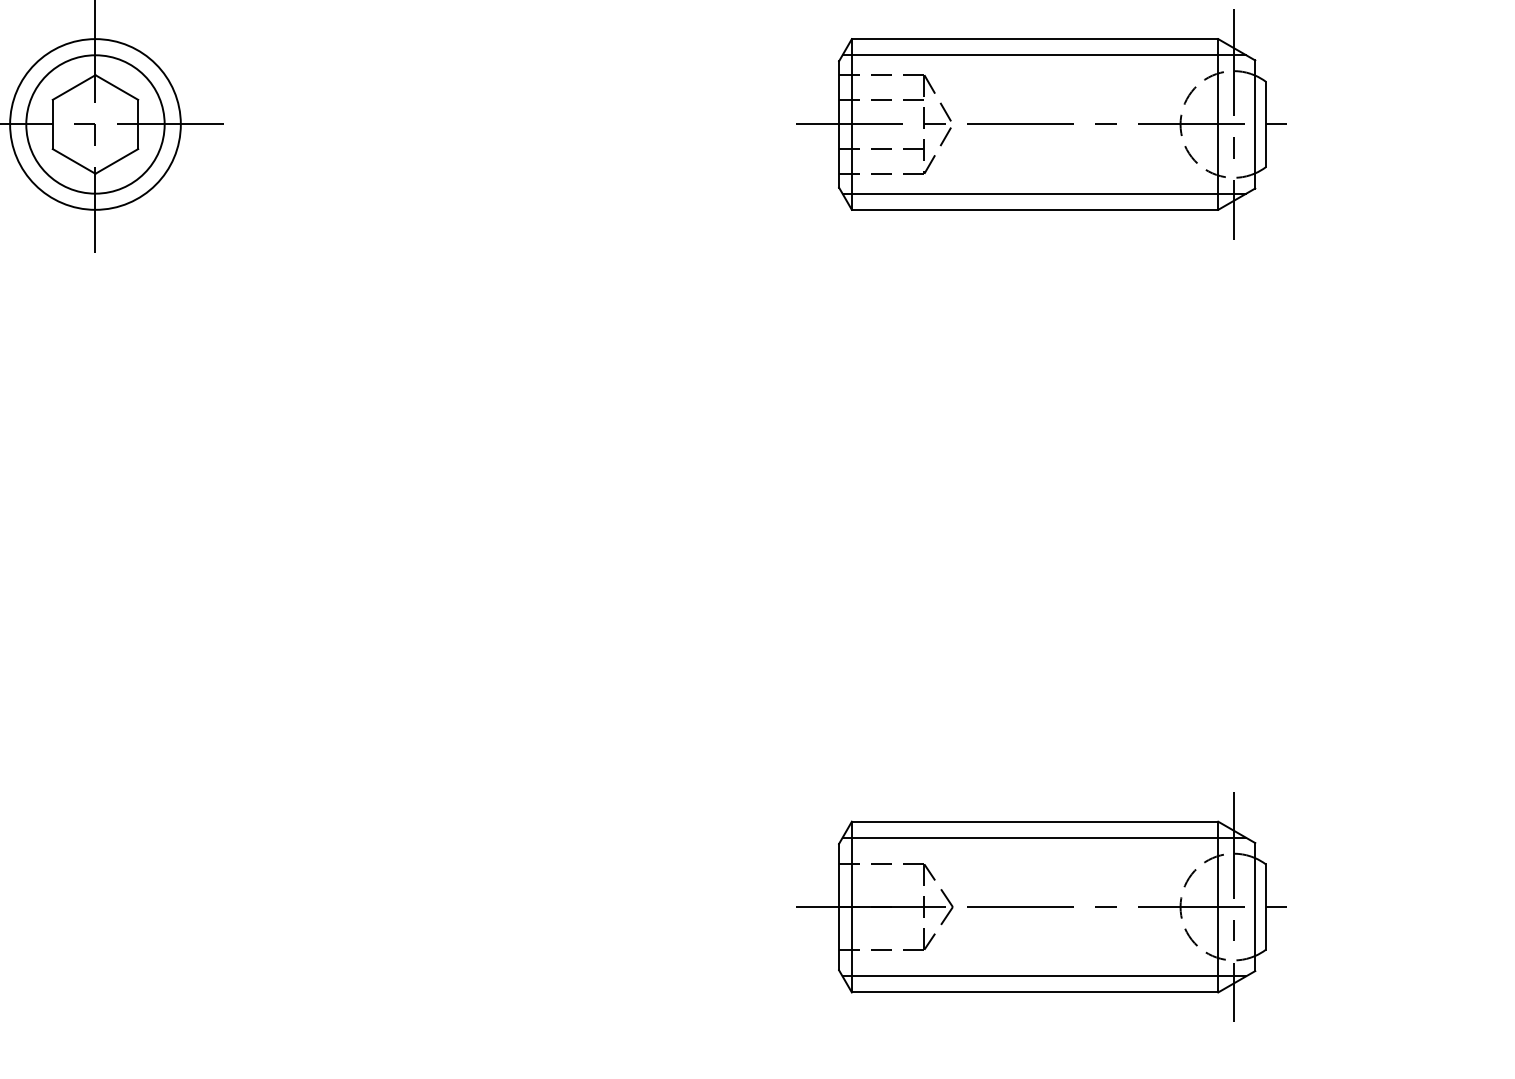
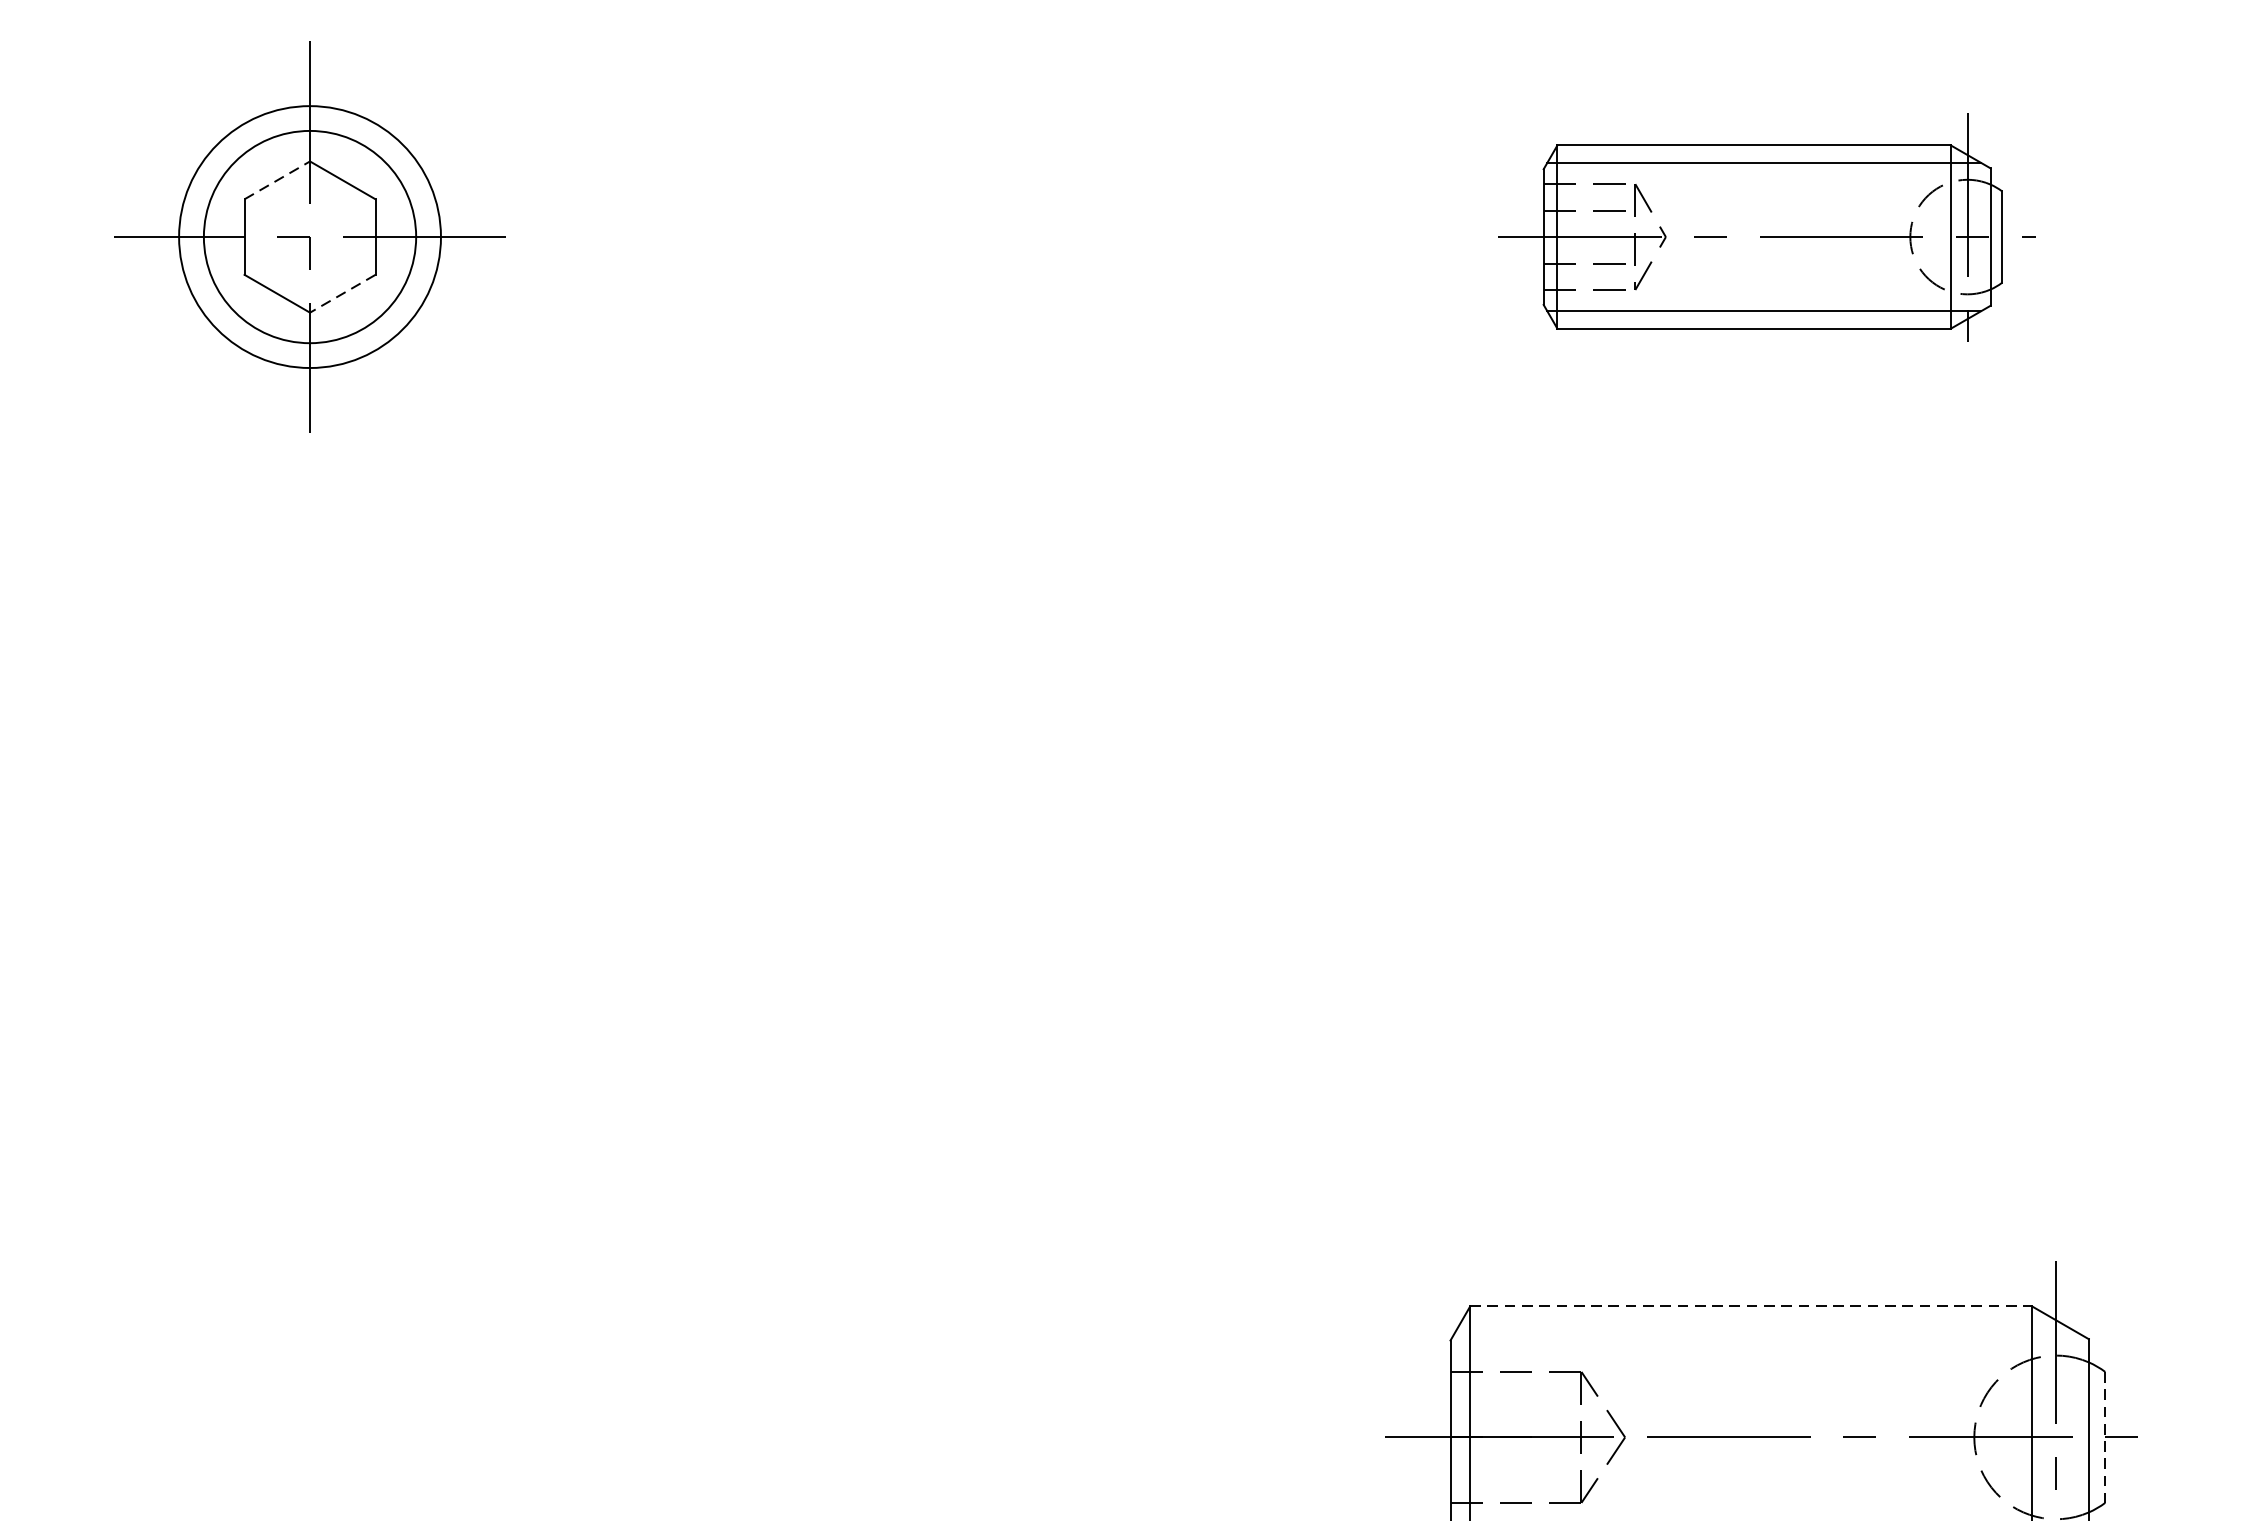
line: (74, 87) -> (277, 180), solid -> dashed
part: (1041, 124) -> (1761, 237), size x0.7
line: (116, 161) -> (342, 293), solid -> dashed
line: (1035, 821) -> (1751, 1306), solid -> dashed
line: (1044, 837) -> (1765, 1330), removed
line: (1265, 907) -> (2104, 1438), solid -> dashed

